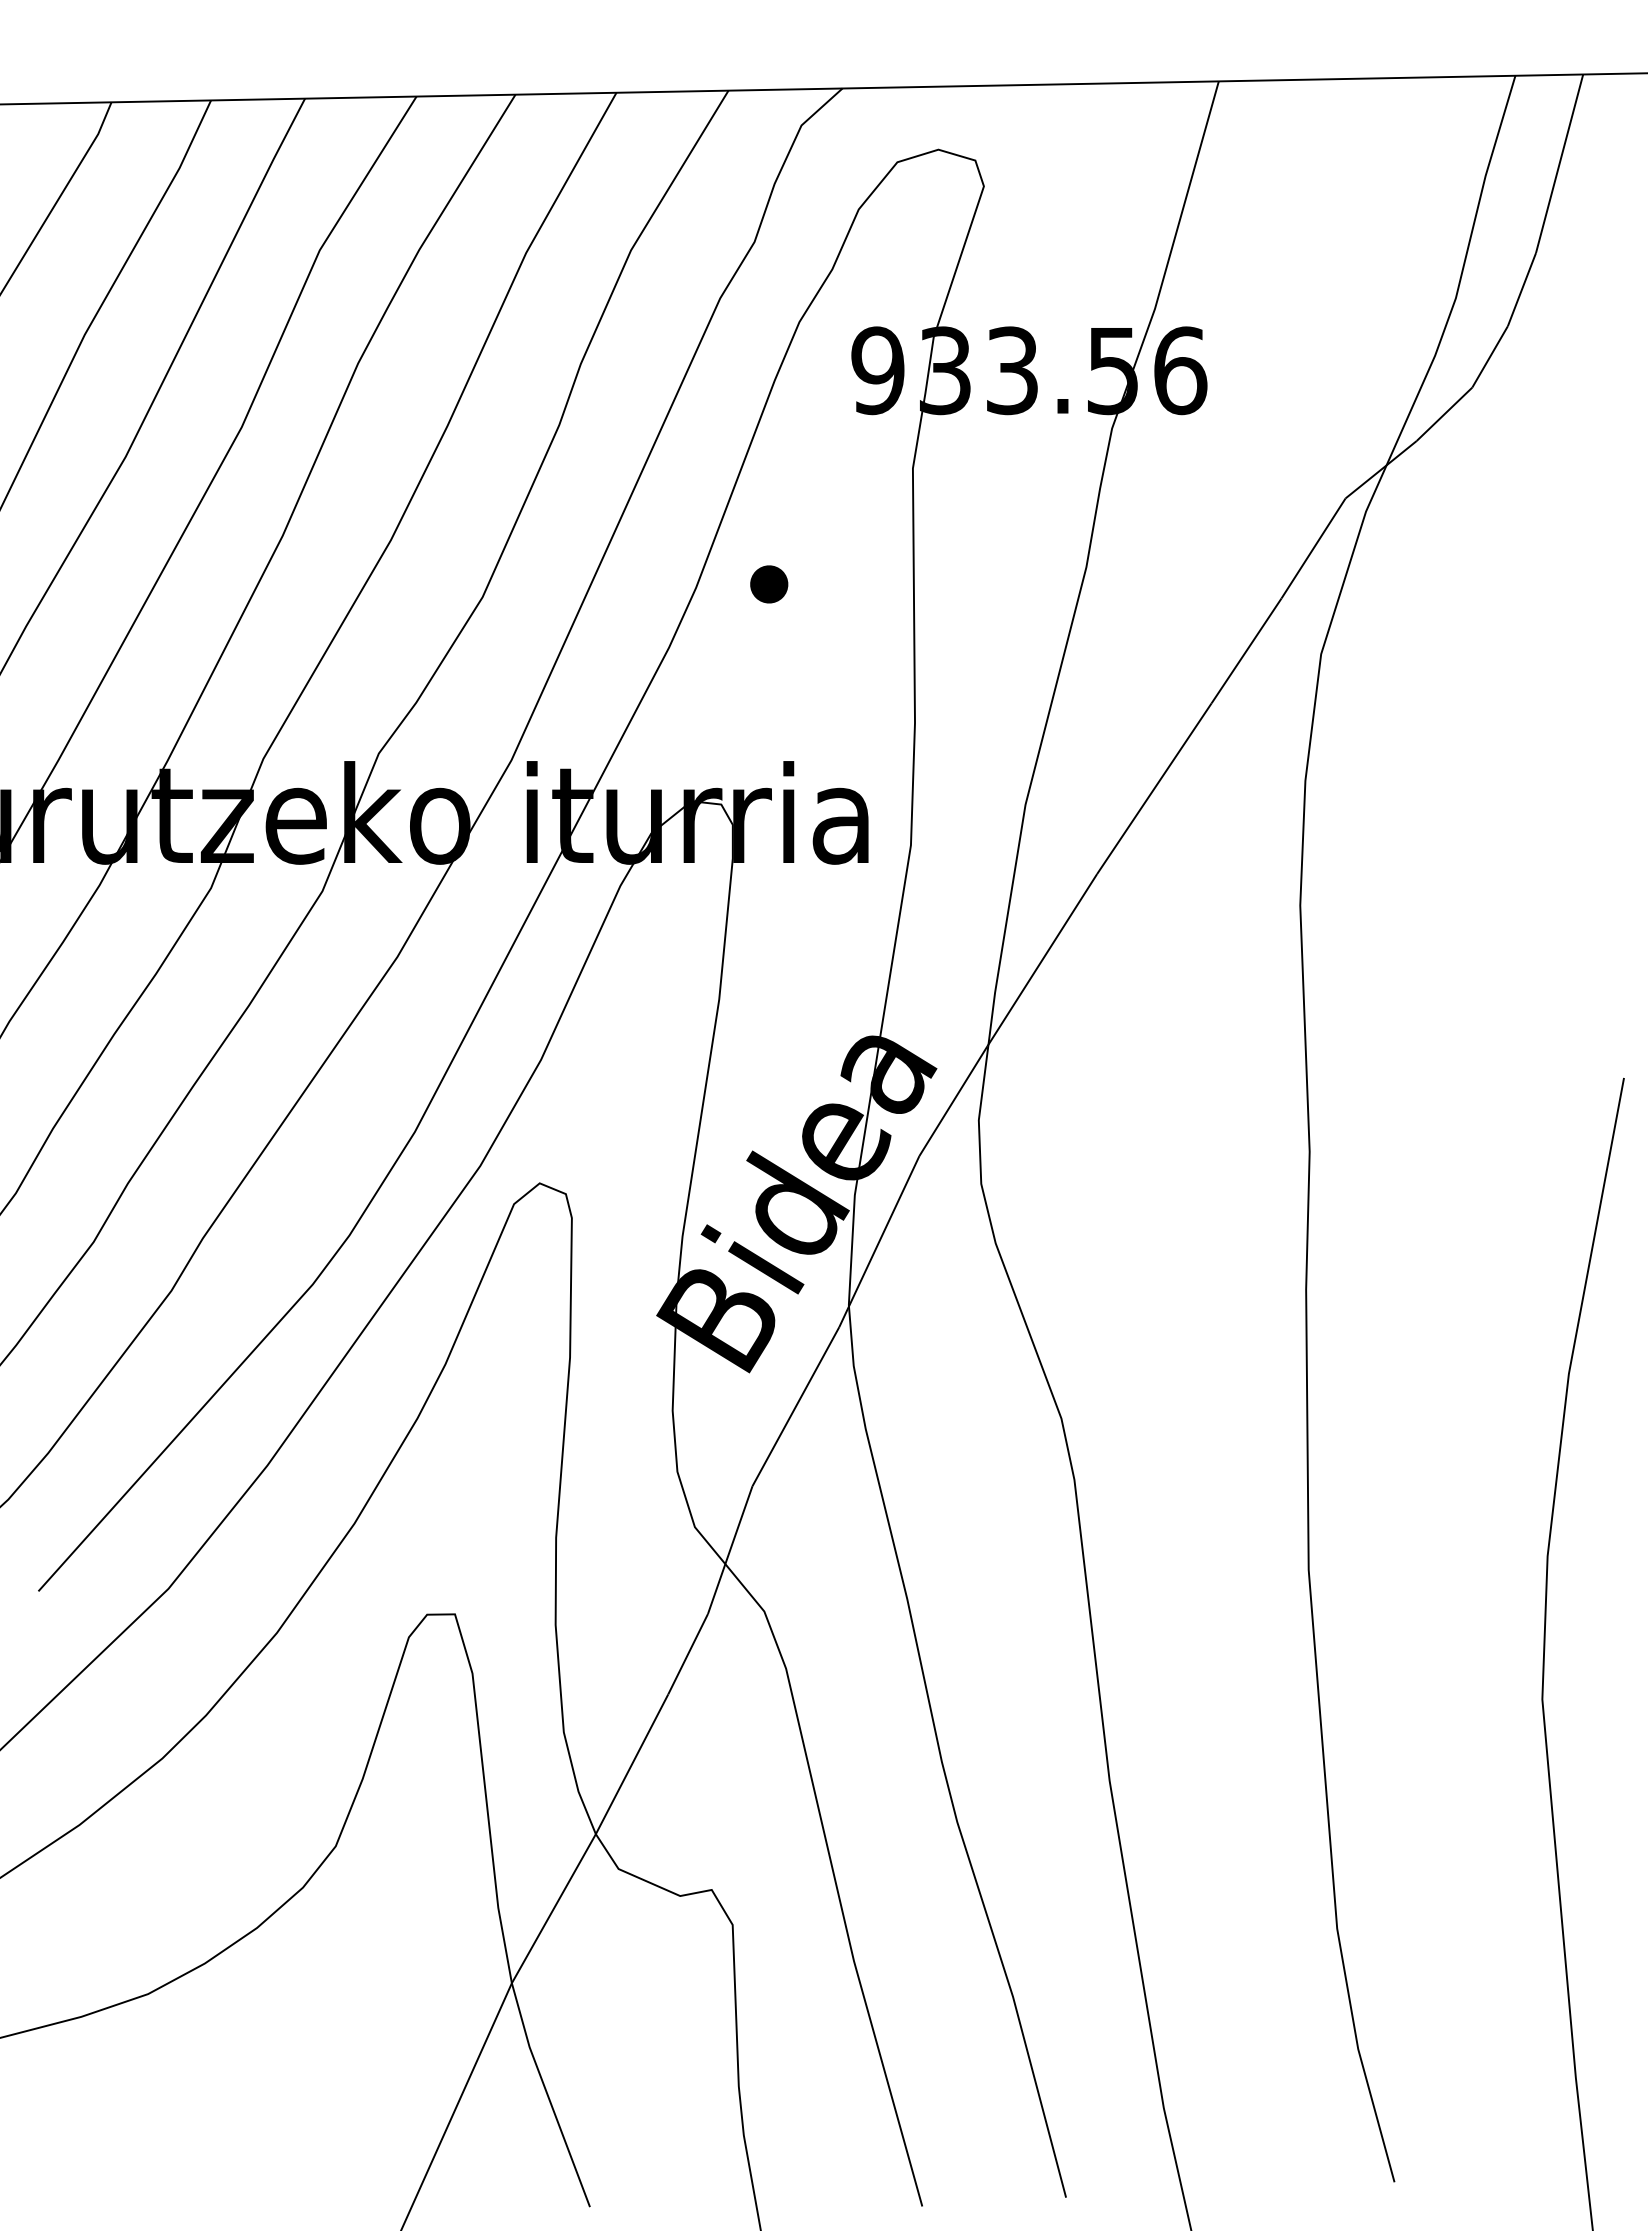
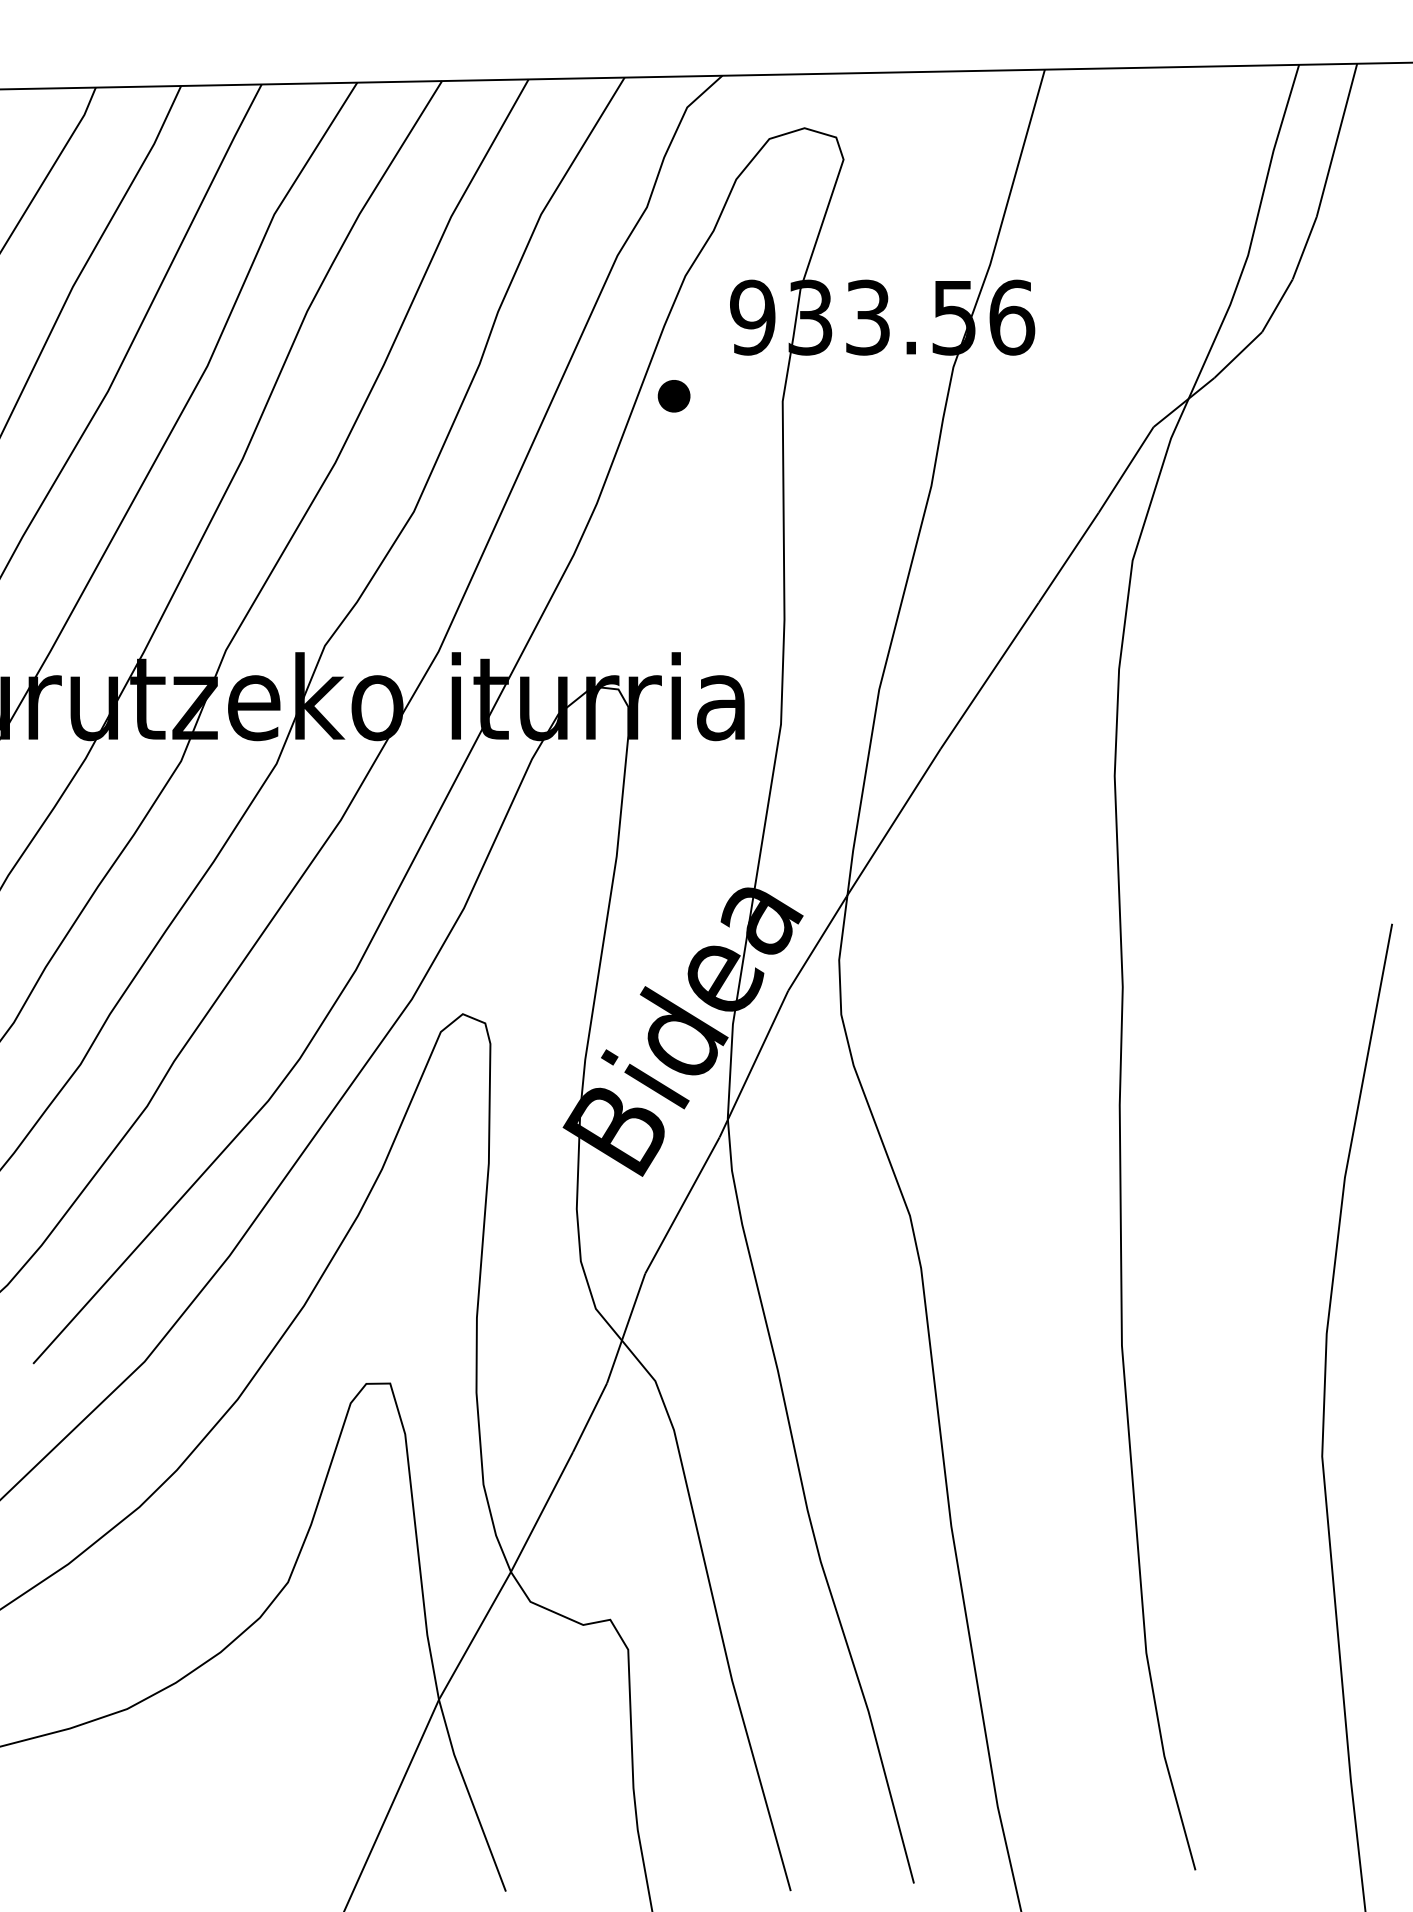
part: (769, 584) -> (674, 396), moved

